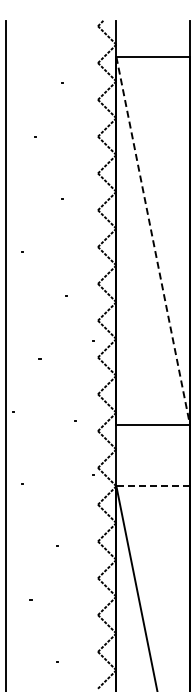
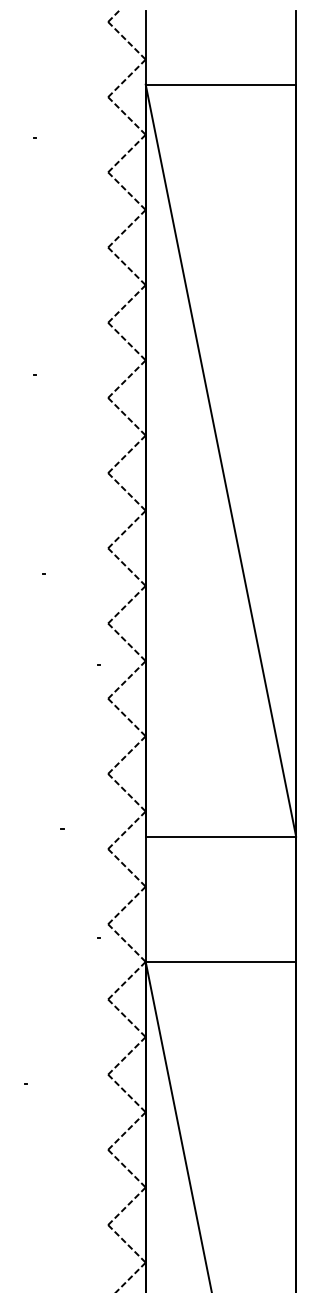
line: (153, 240) -> (221, 459), dashed -> solid
line: (153, 486) -> (221, 962), dashed -> solid

